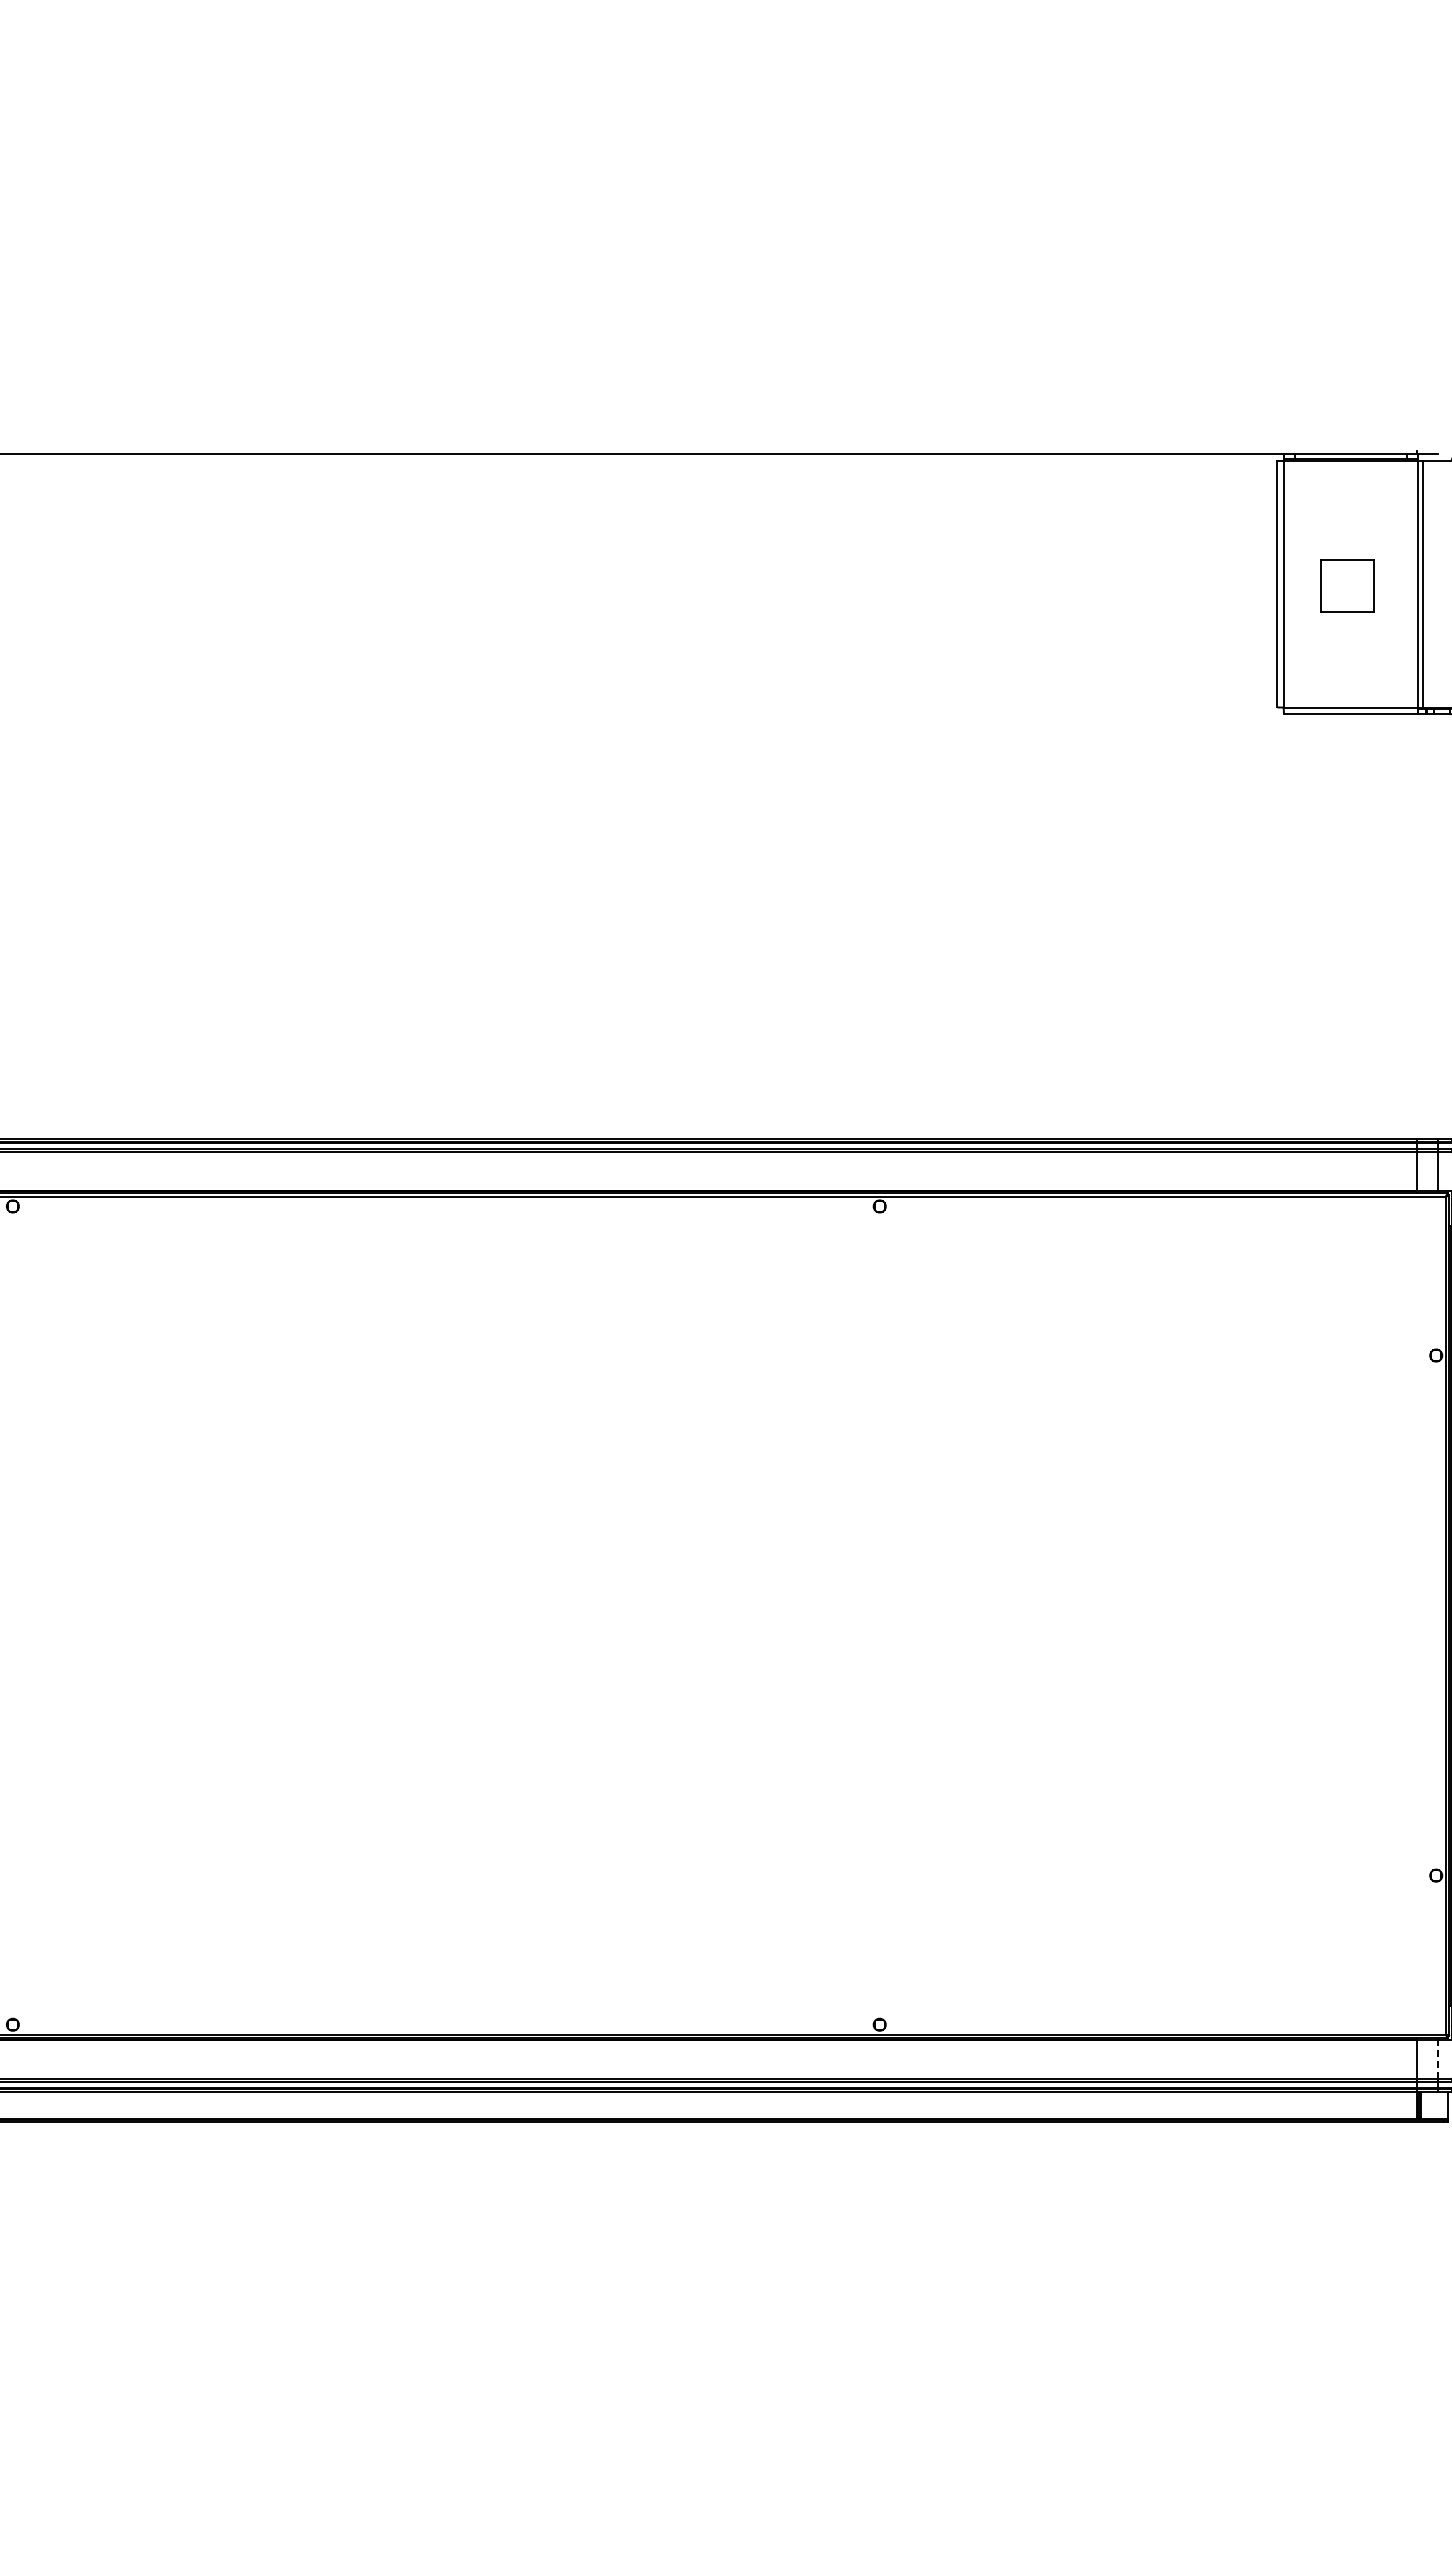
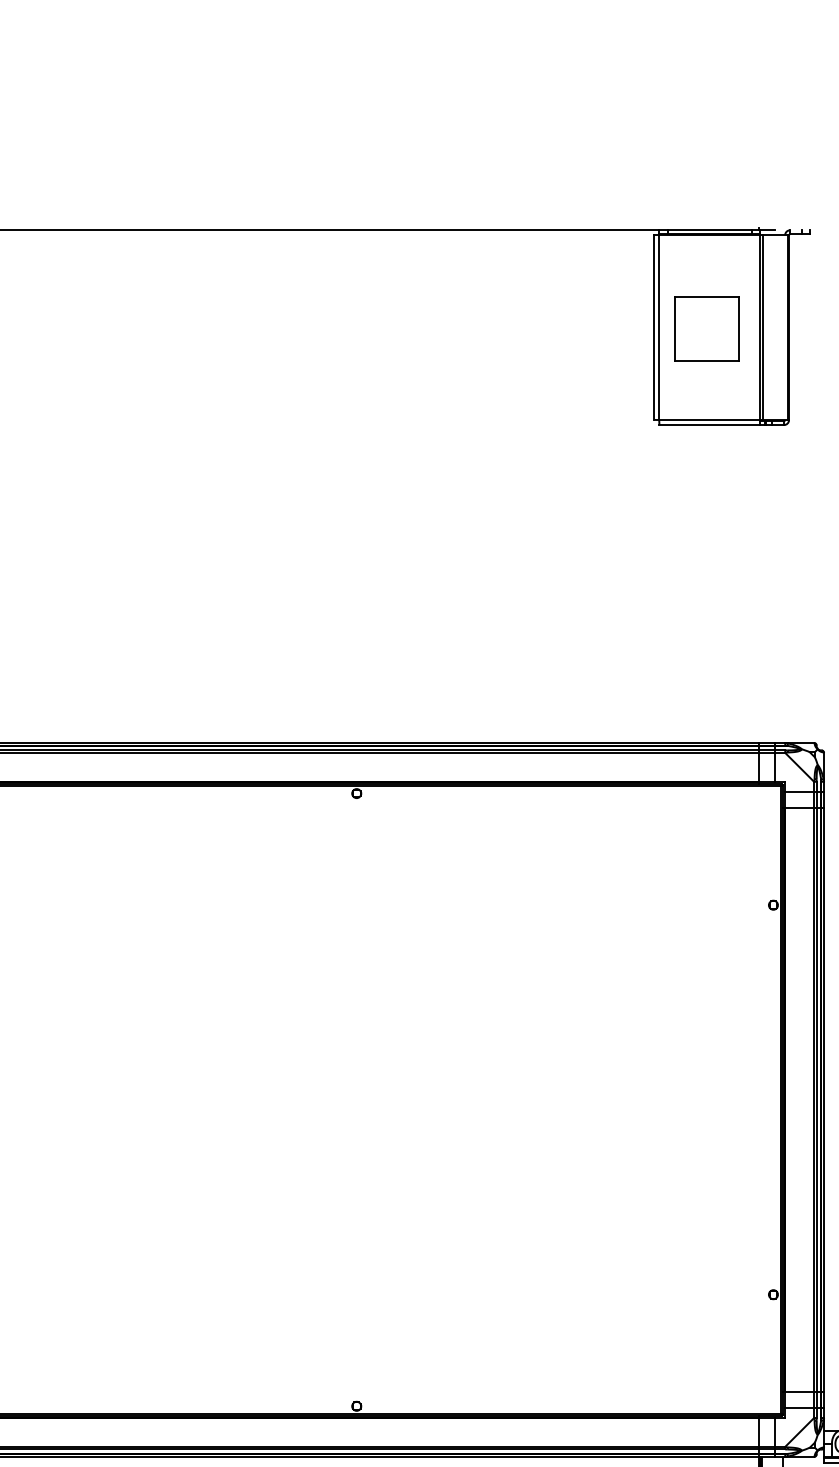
part: (1347, 585) -> (707, 328), size x1.67
line: (1437, 2059) -> (774, 1432), dashed -> solid

